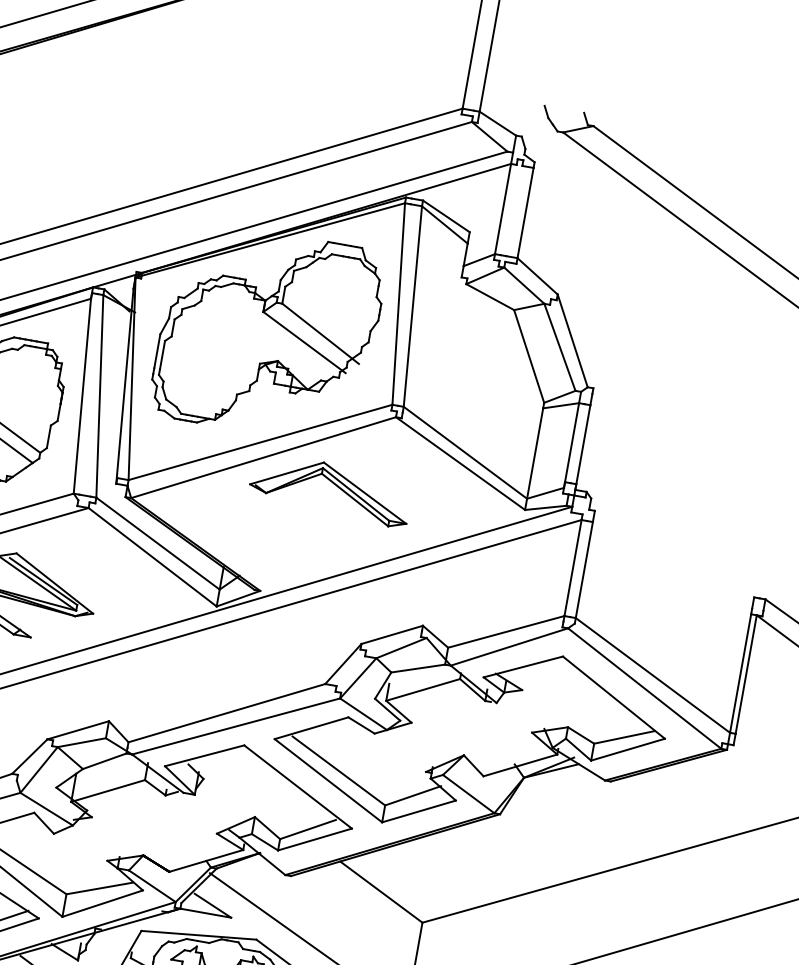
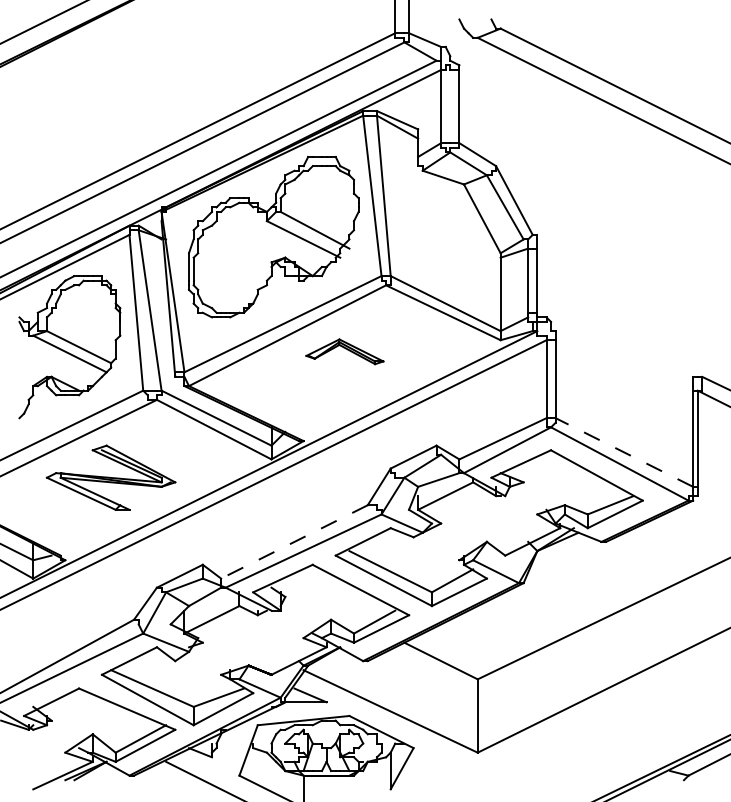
part: (330, 489) -> (344, 351), size x0.6
line: (653, 675) -> (624, 452), solid -> dashed
line: (227, 712) -> (294, 541), solid -> dashed

